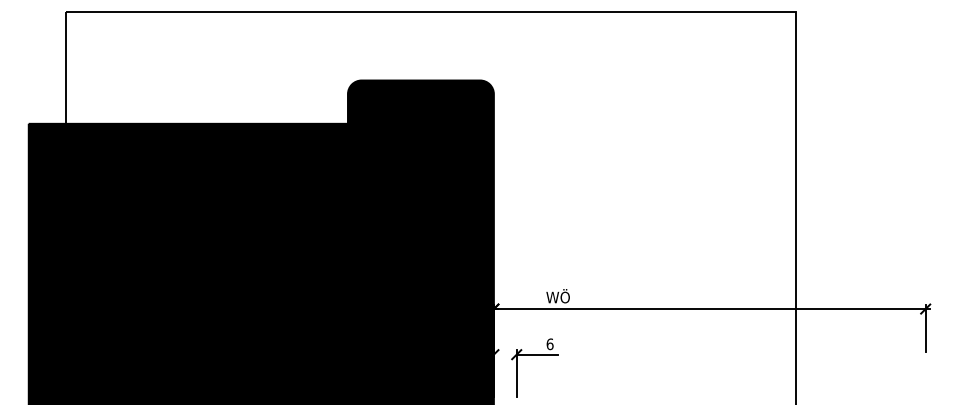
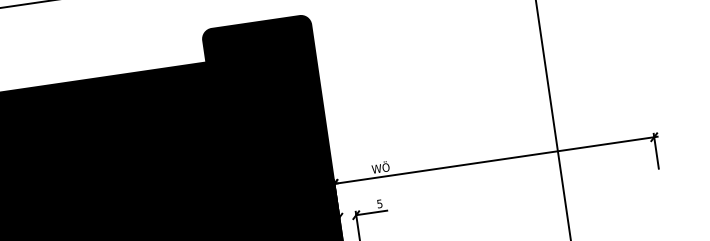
text: (549, 344) -> (379, 204), 6 -> 5

